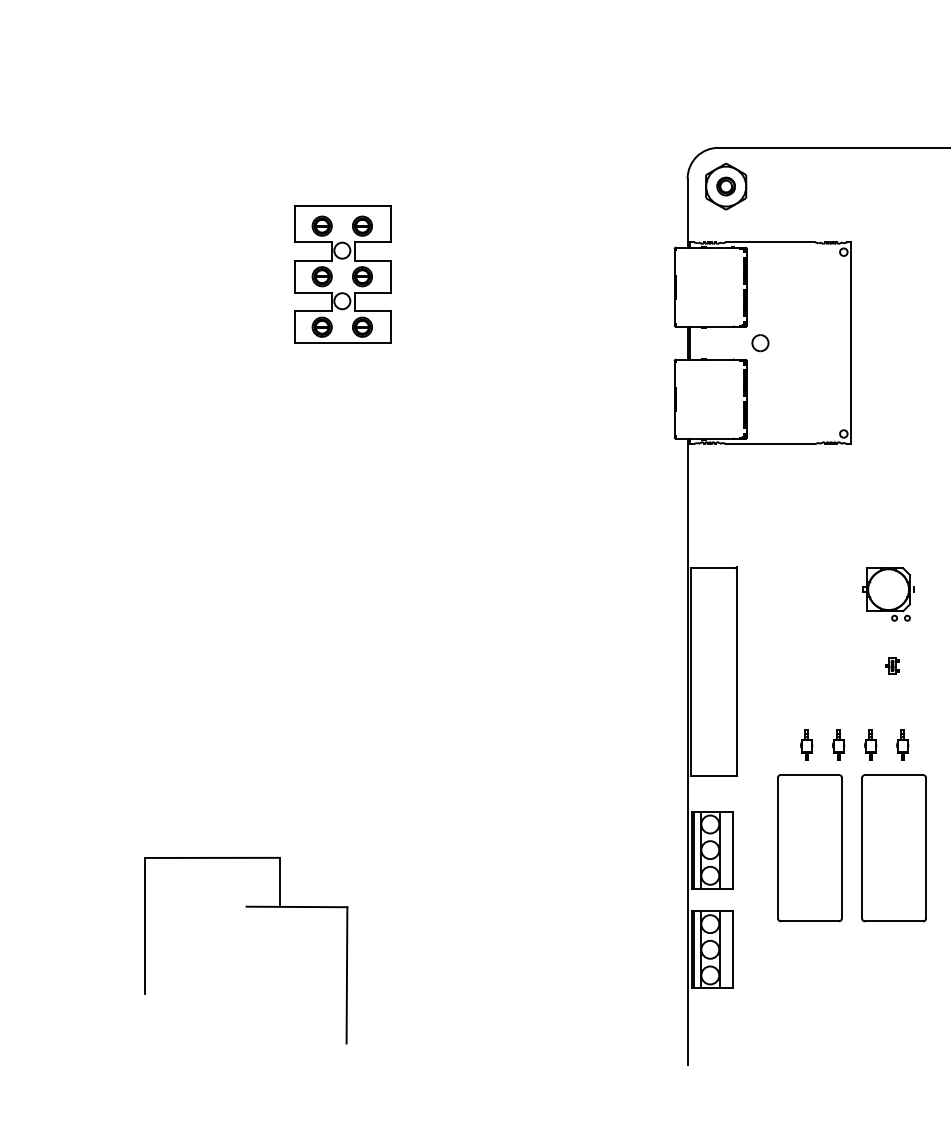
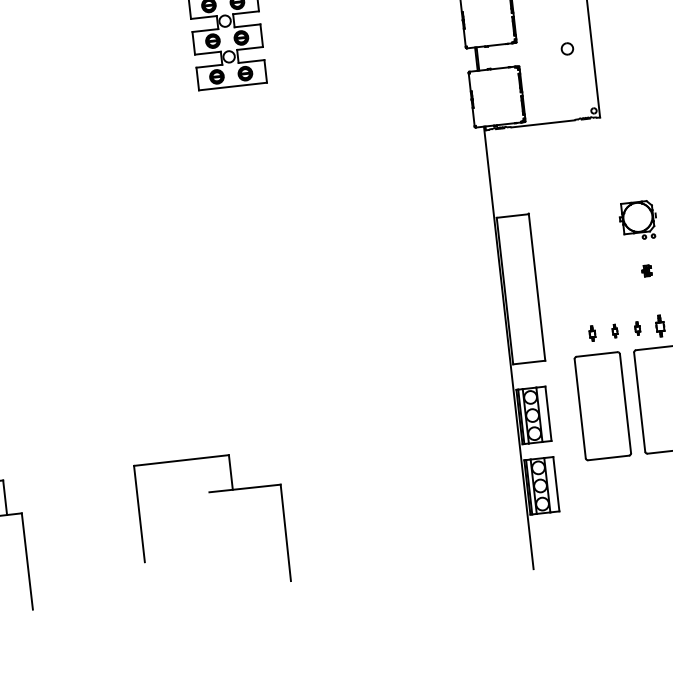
part: (760, 343) -> (567, 49), moved
part: (806, 744) -> (592, 333), size x0.7
part: (838, 744) -> (614, 330), size x0.6
part: (870, 744) -> (637, 328), size x0.6

